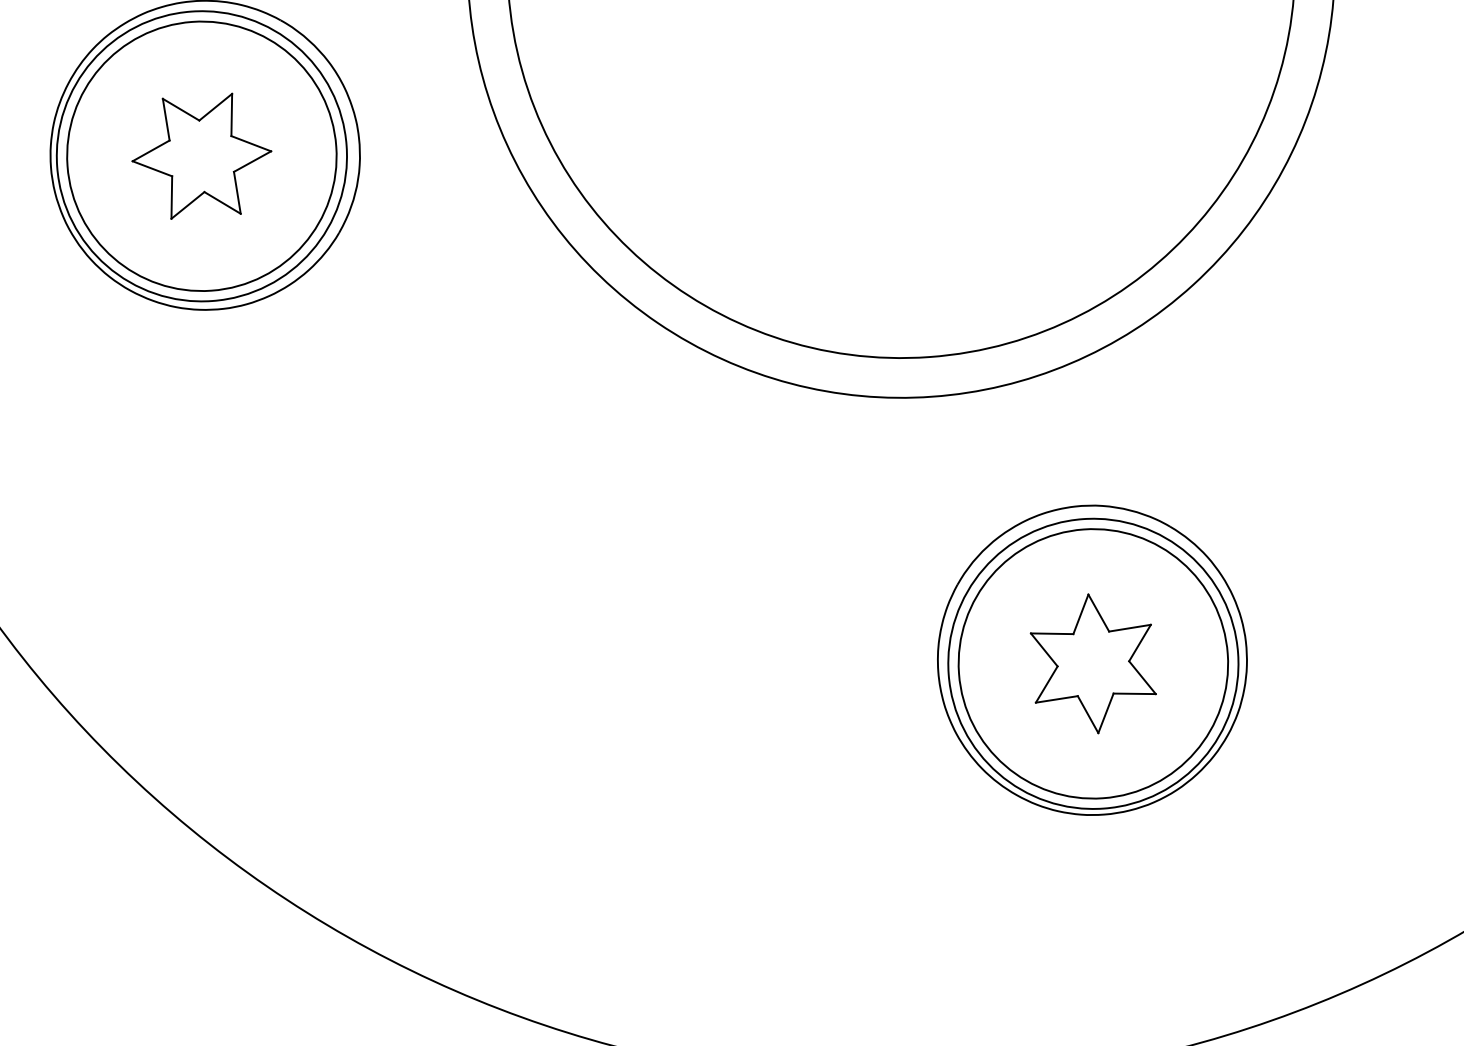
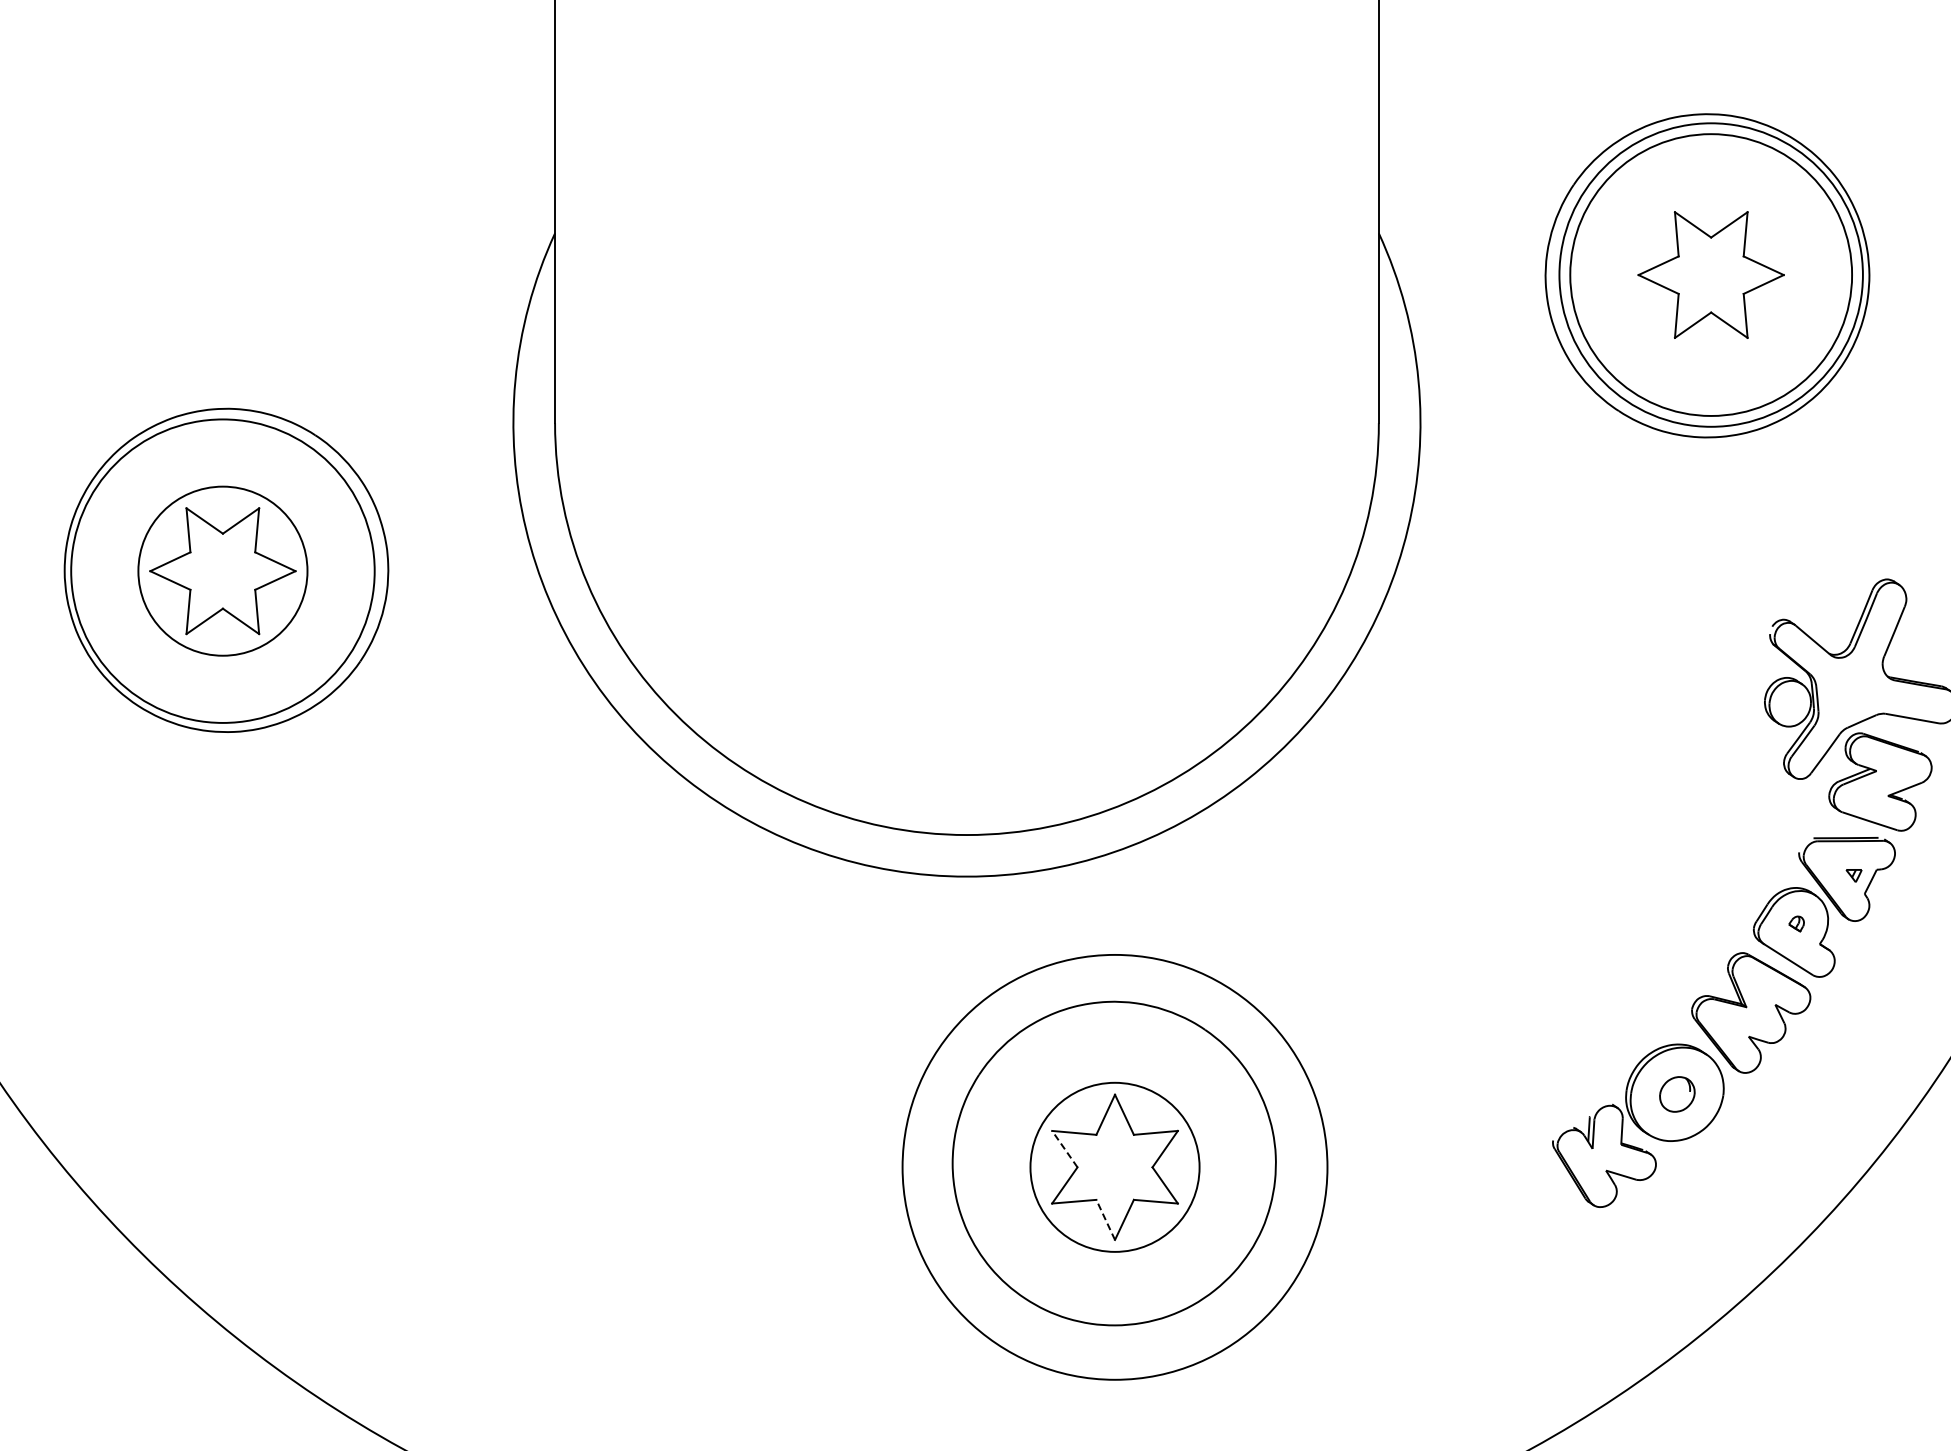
circle: (201, 156) -> (222, 571), size x0.6
line: (1043, 649) -> (1064, 1148), solid -> dashed
circle: (1092, 664) -> (1114, 1167), size x0.6
circle: (1092, 664) -> (1114, 1167), size x1.4
line: (1087, 714) -> (1105, 1219), solid -> dashed

